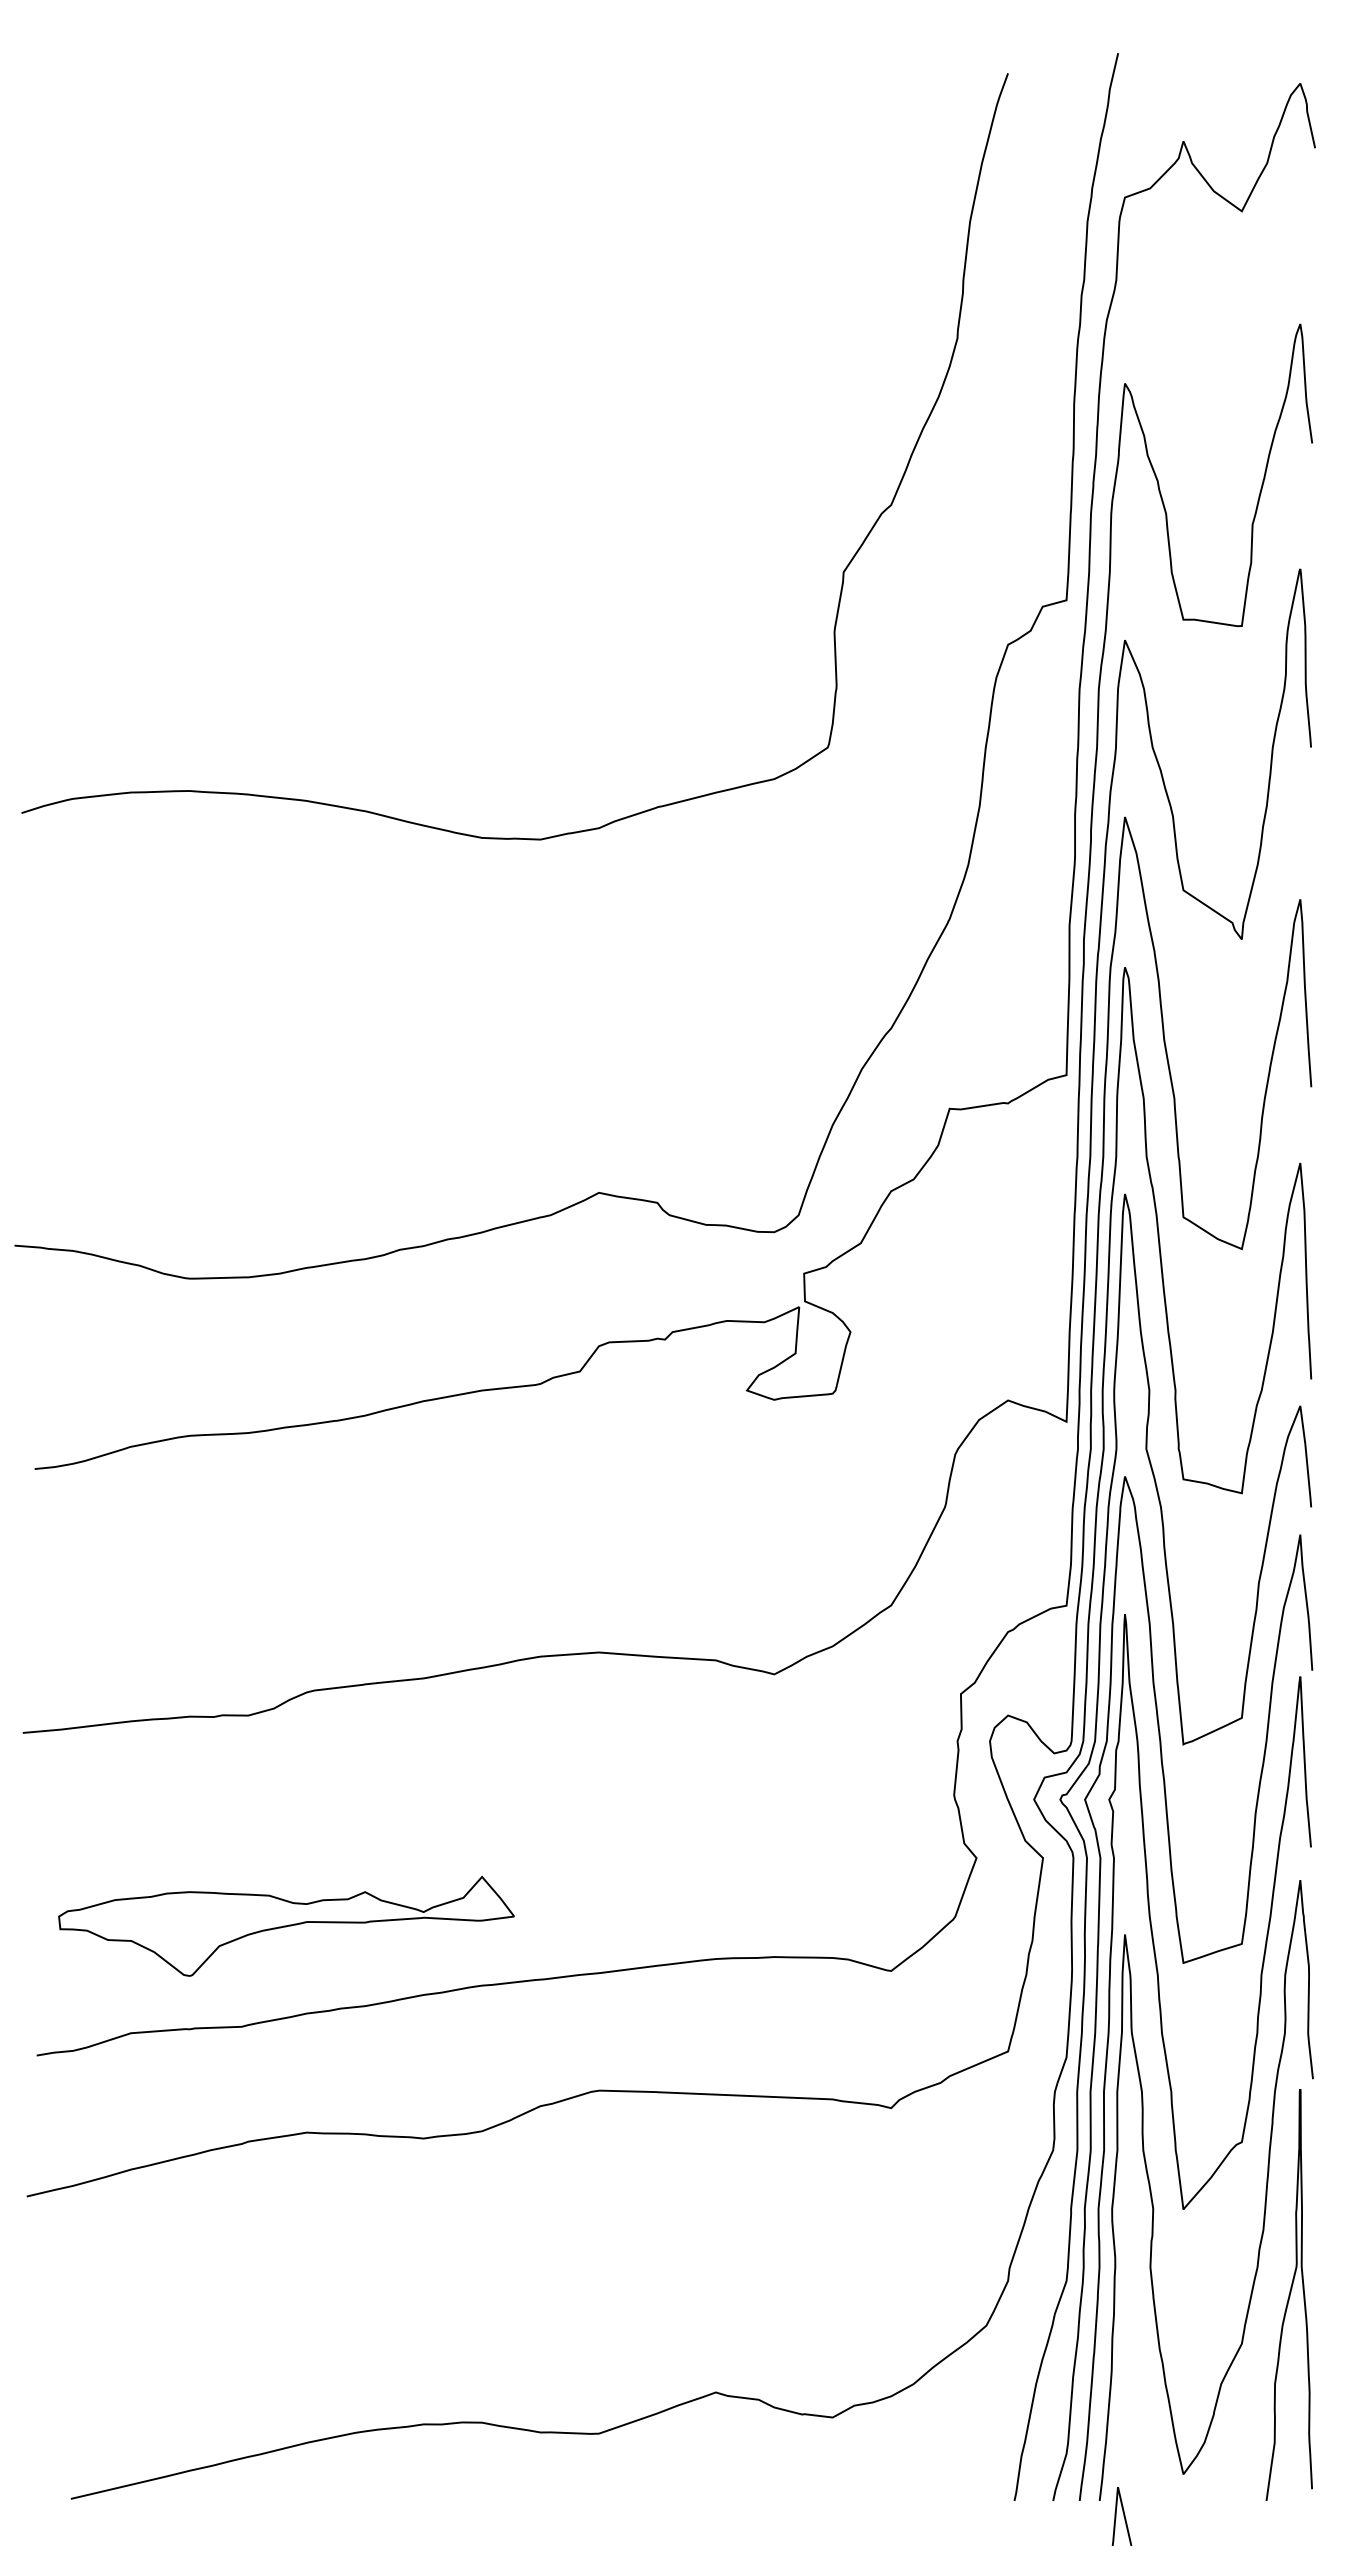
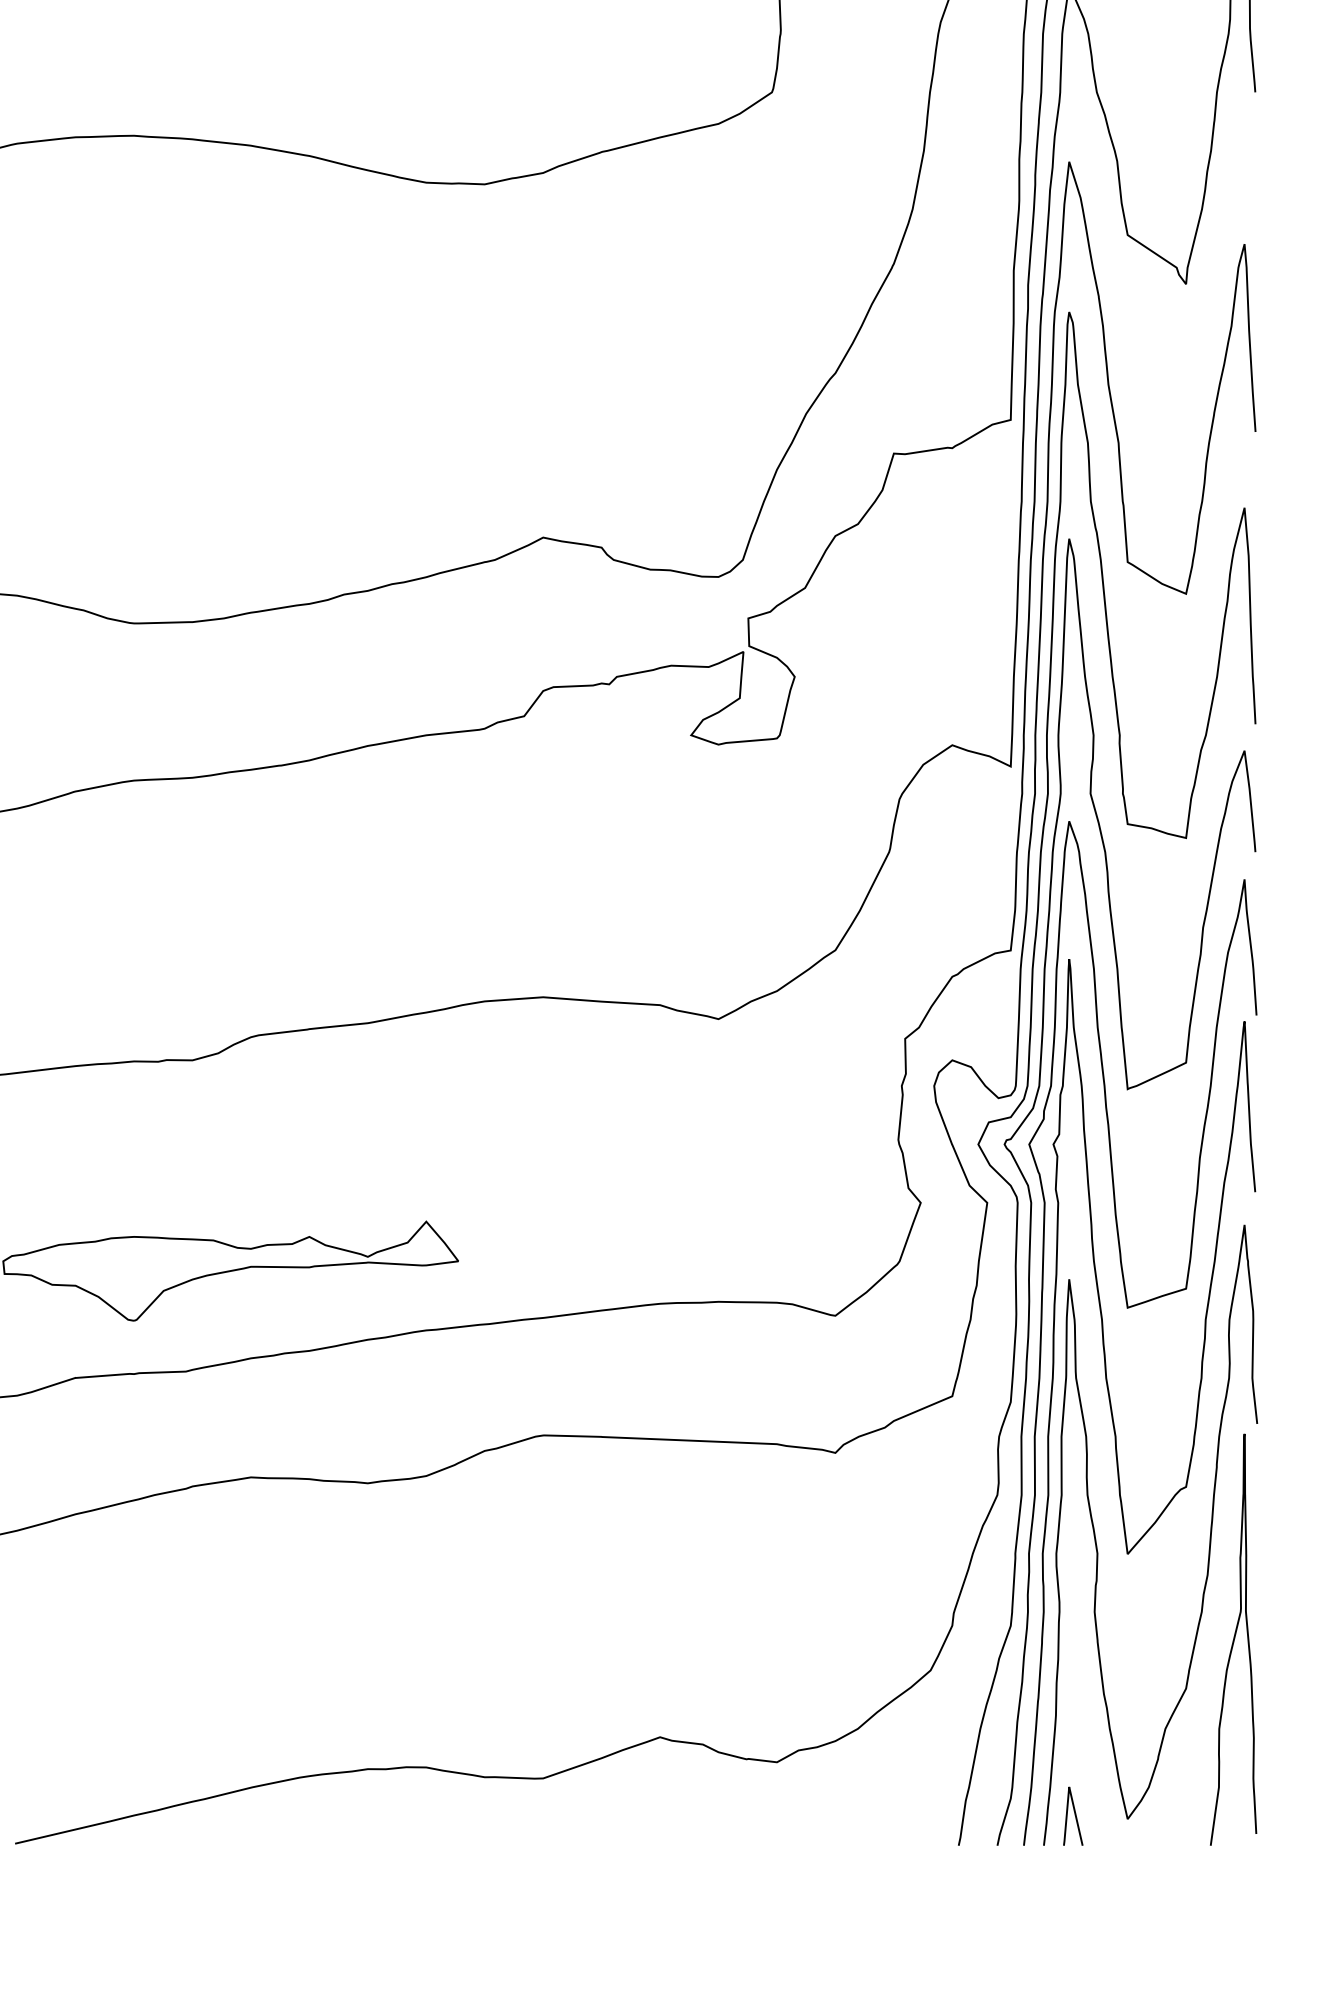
curve: (1123, 2516) -> (1074, 1816), moved

